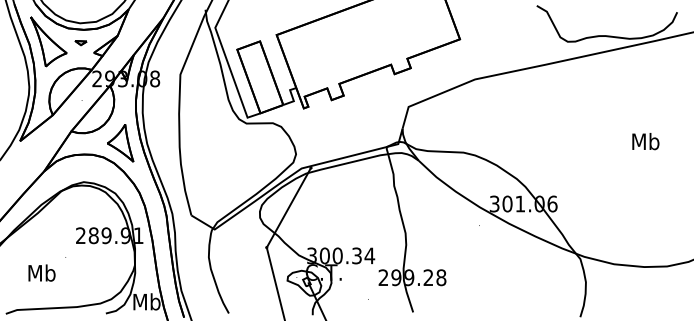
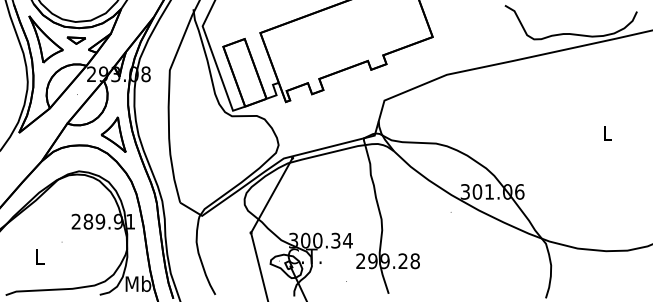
part: (80, 42) -> (75, 40), size x1.67
text: (645, 141) -> (607, 133), Mb -> L
text: (41, 272) -> (39, 256), Mb -> L

